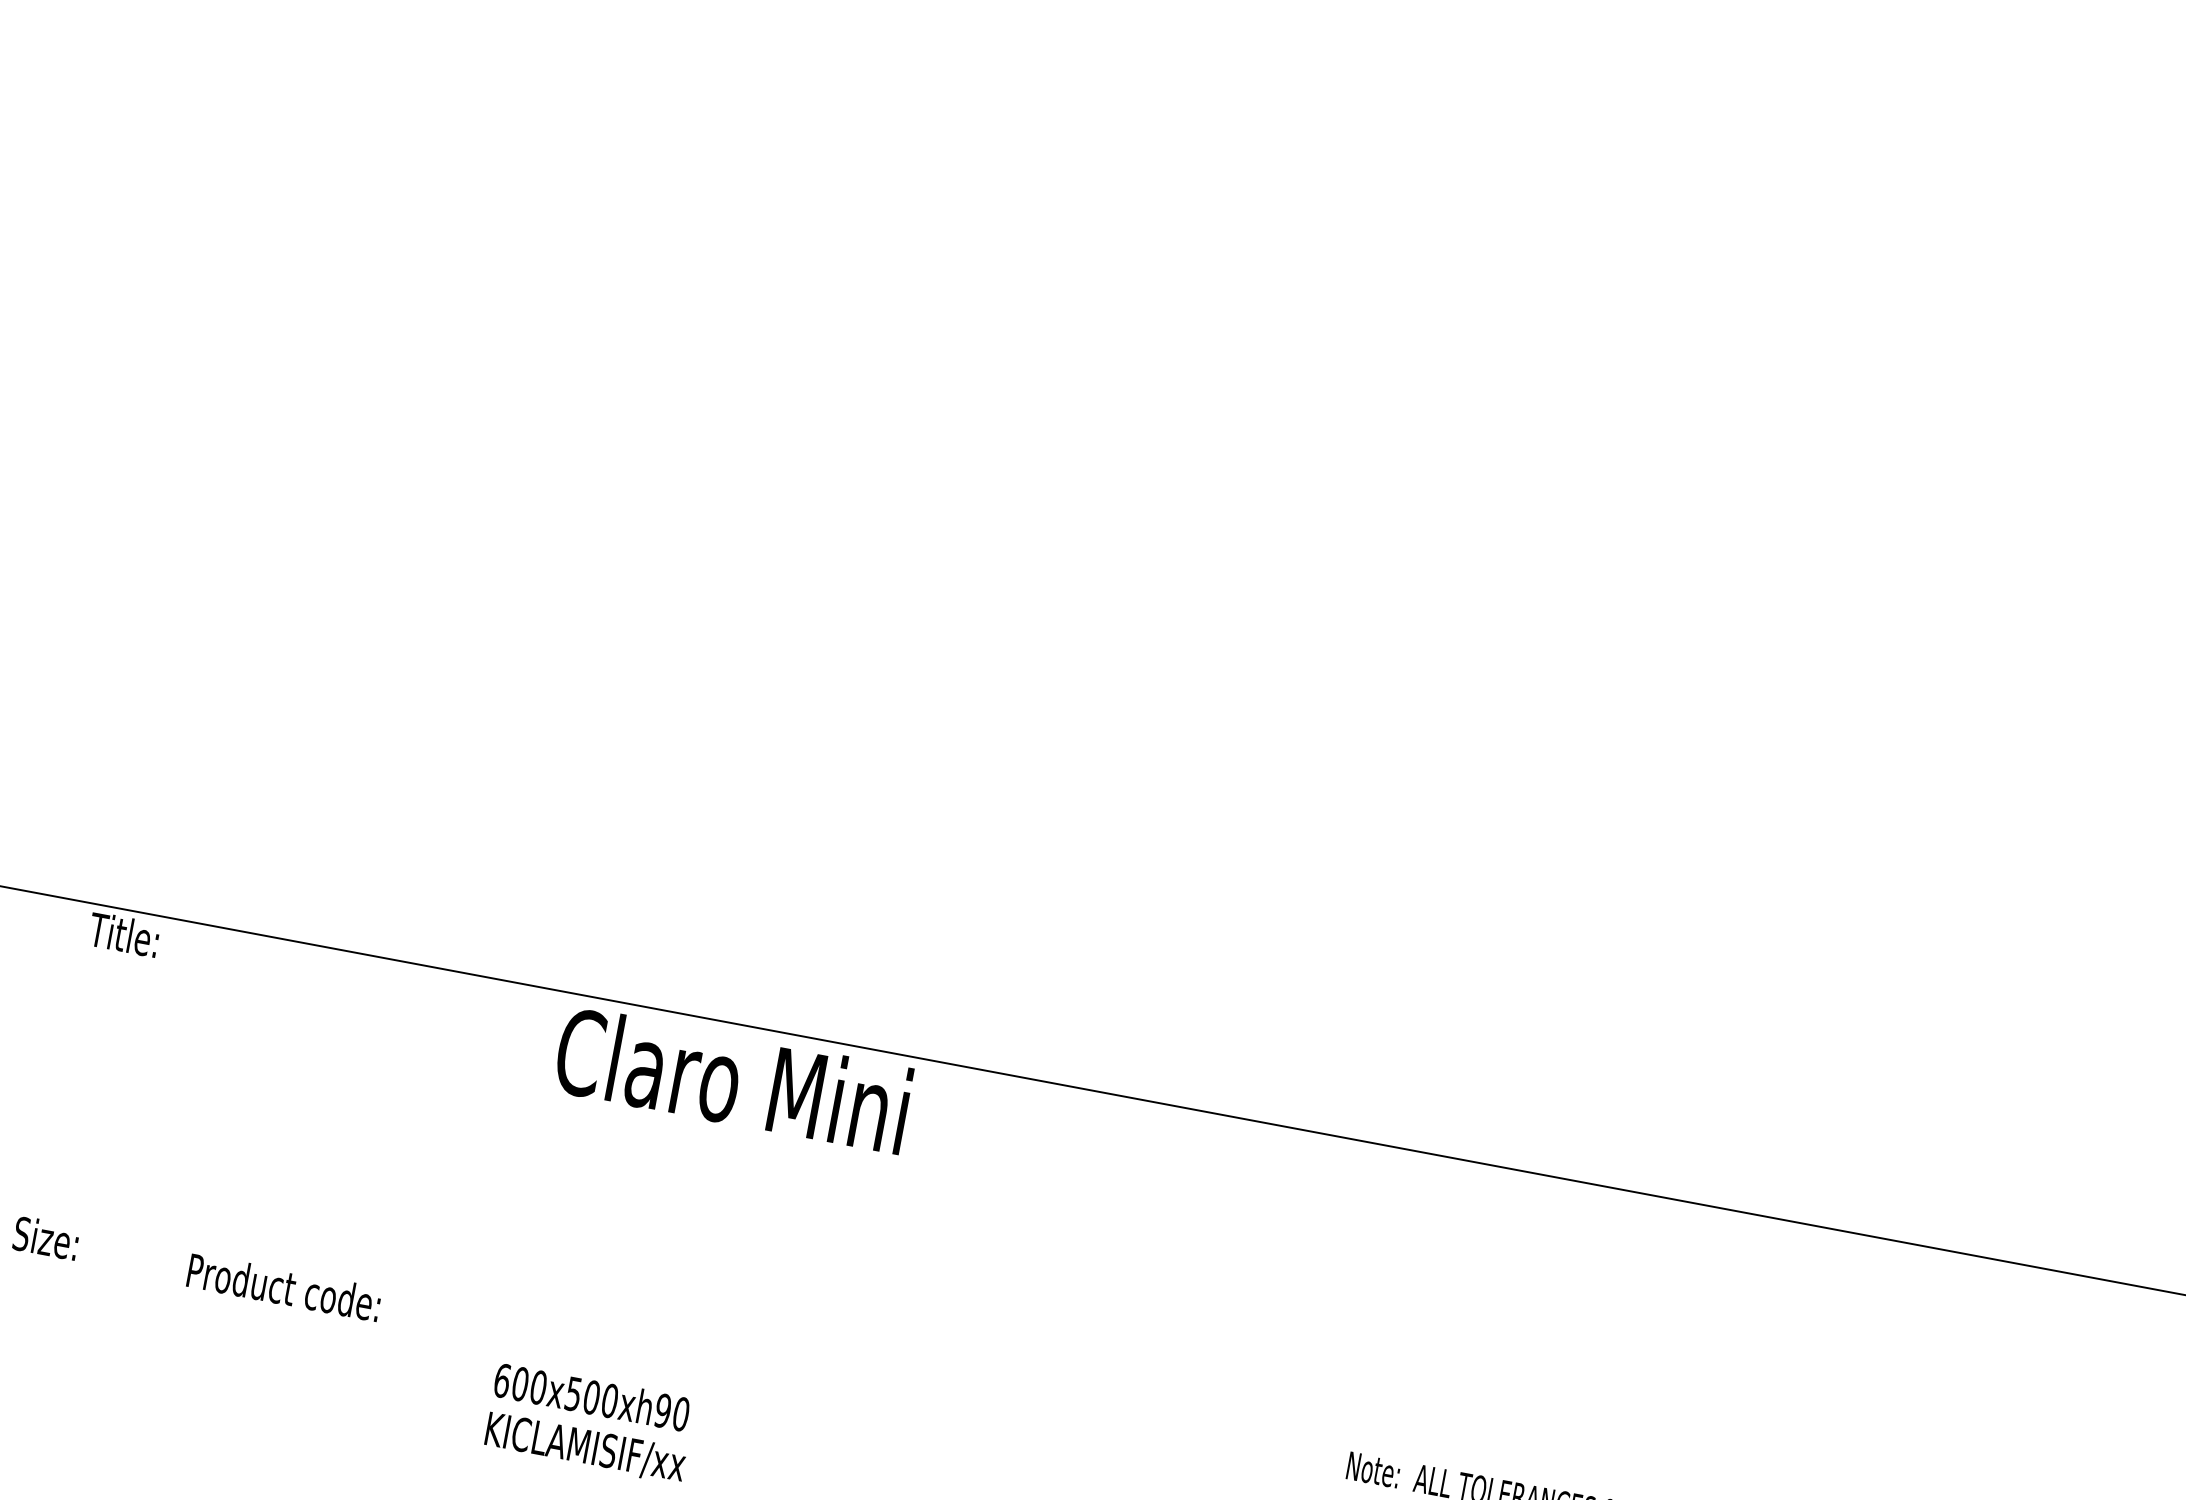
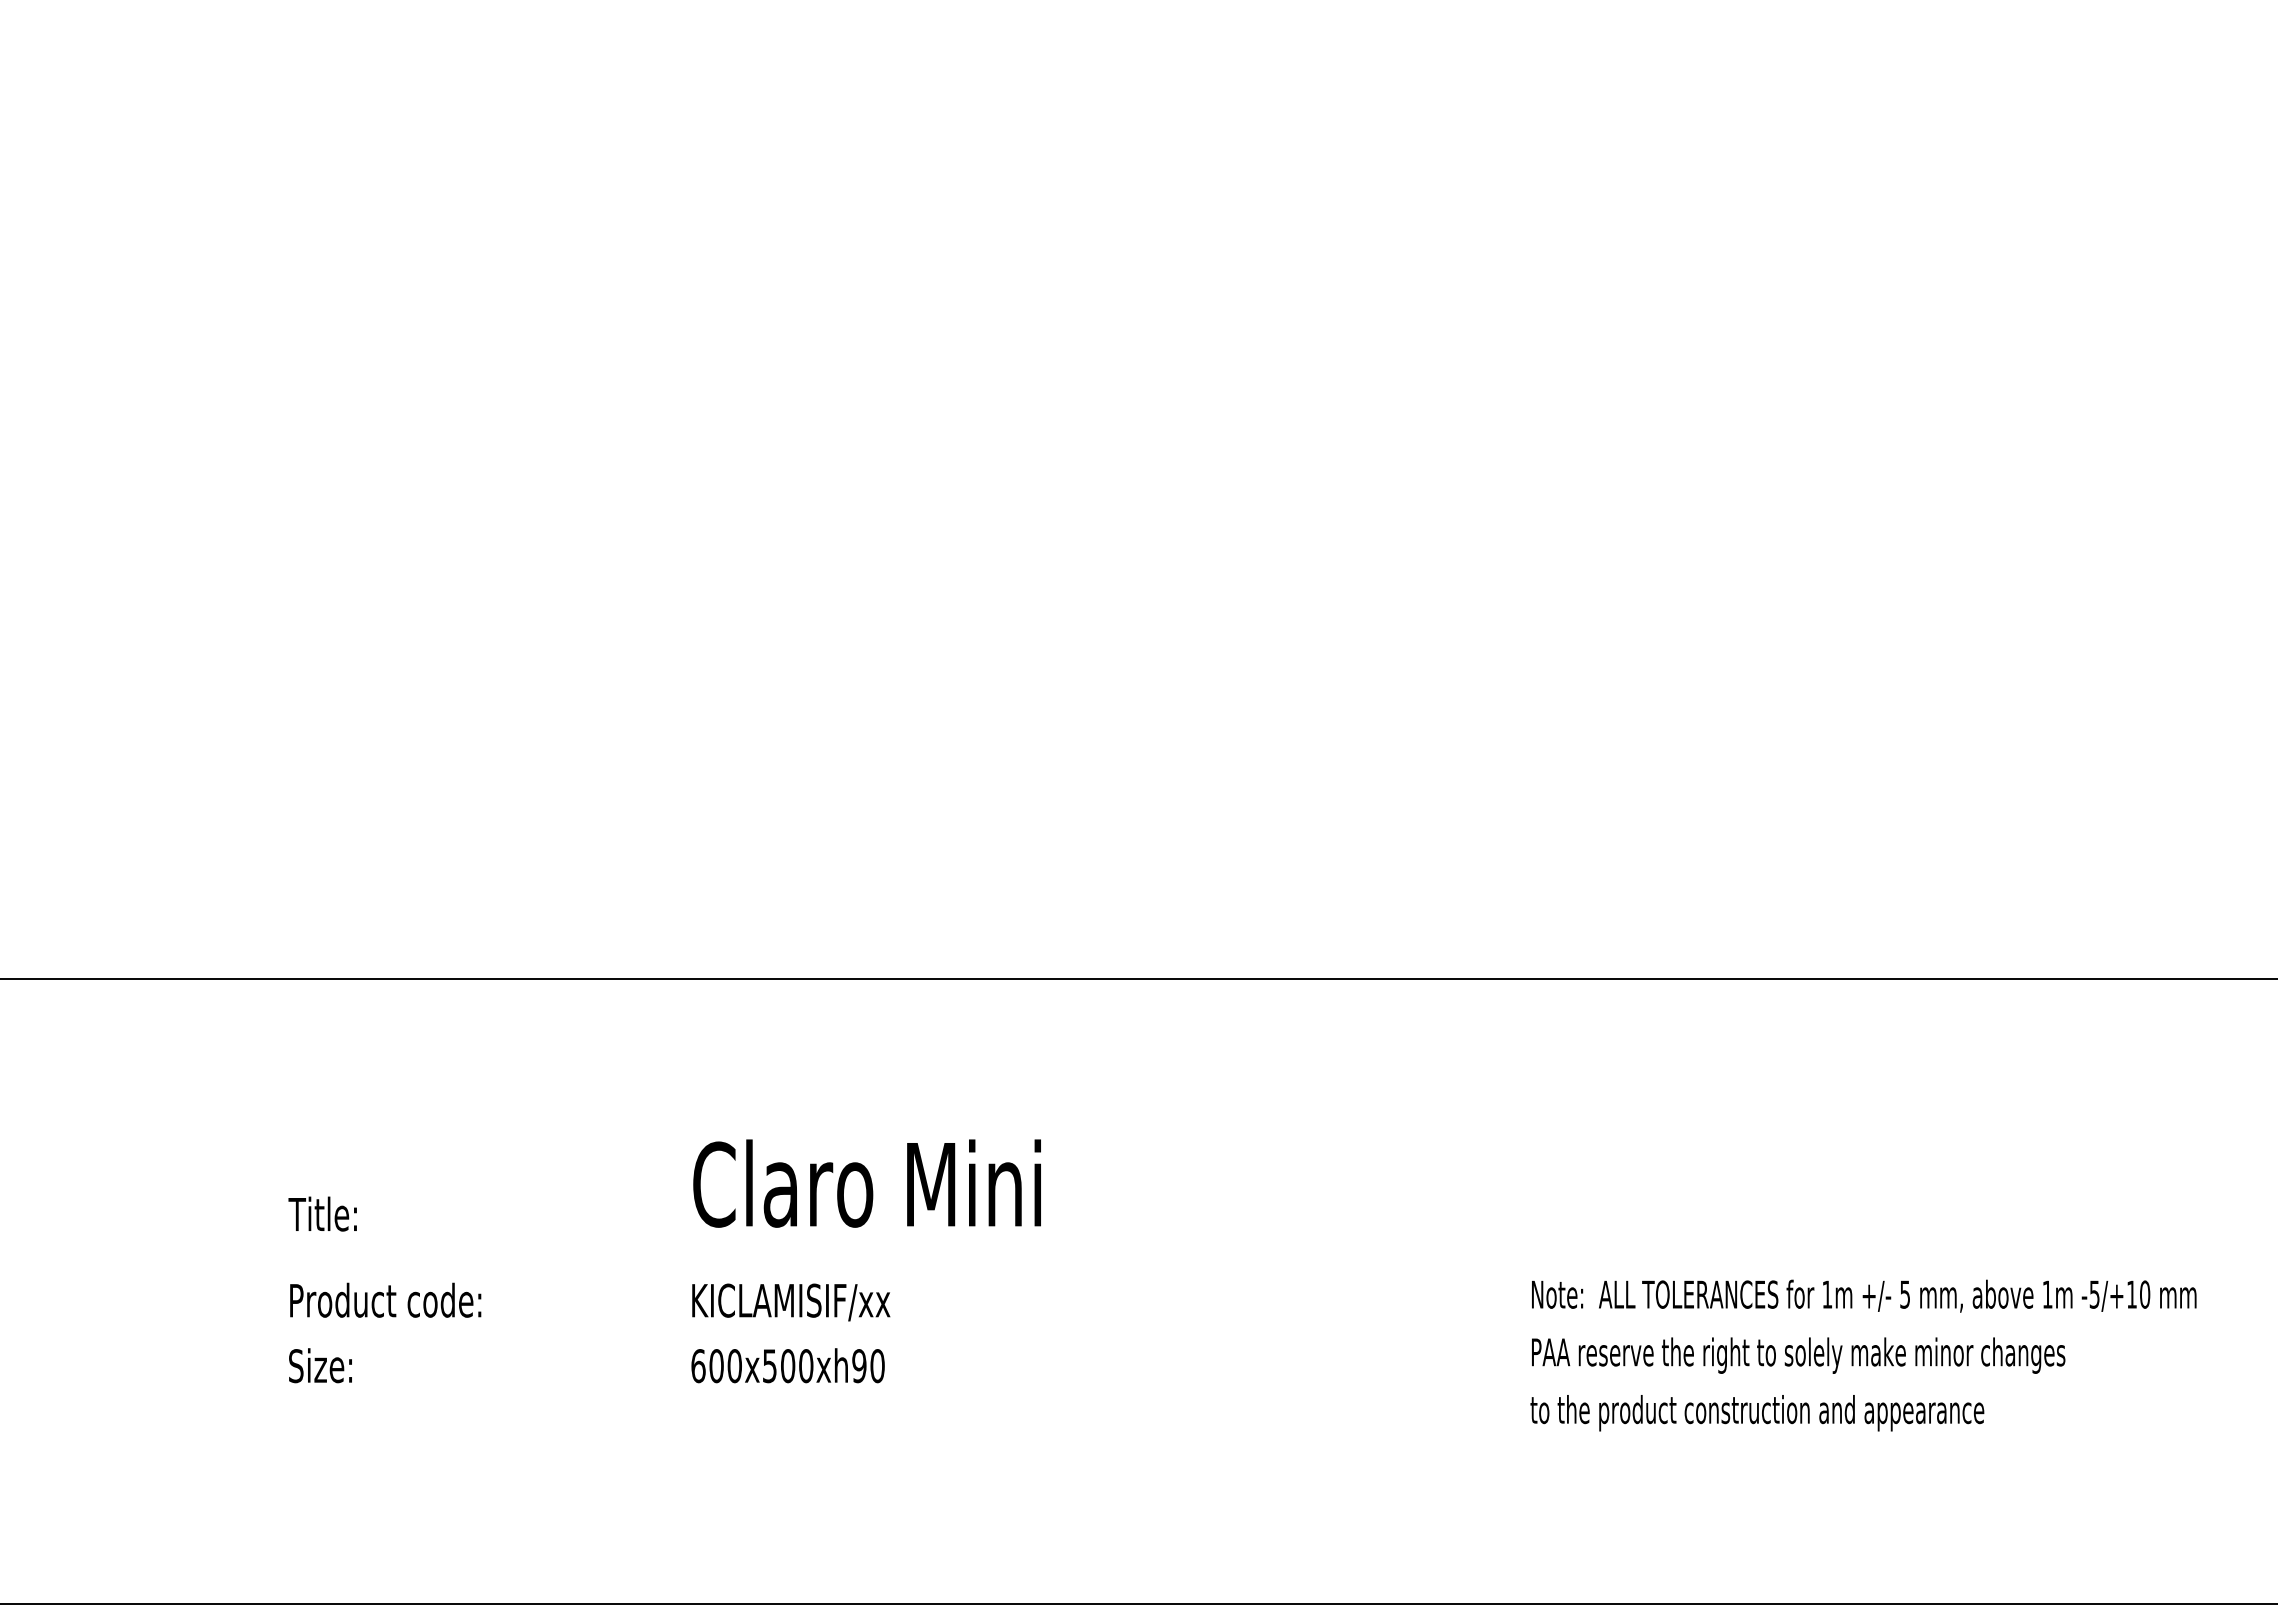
text: (123, 934) -> (322, 1213), moved
text: (732, 1080) -> (866, 1183), moved
text: (46, 1237) -> (320, 1365), moved
text: (284, 1286) -> (385, 1299), moved
text: (585, 1448) -> (791, 1302), moved

